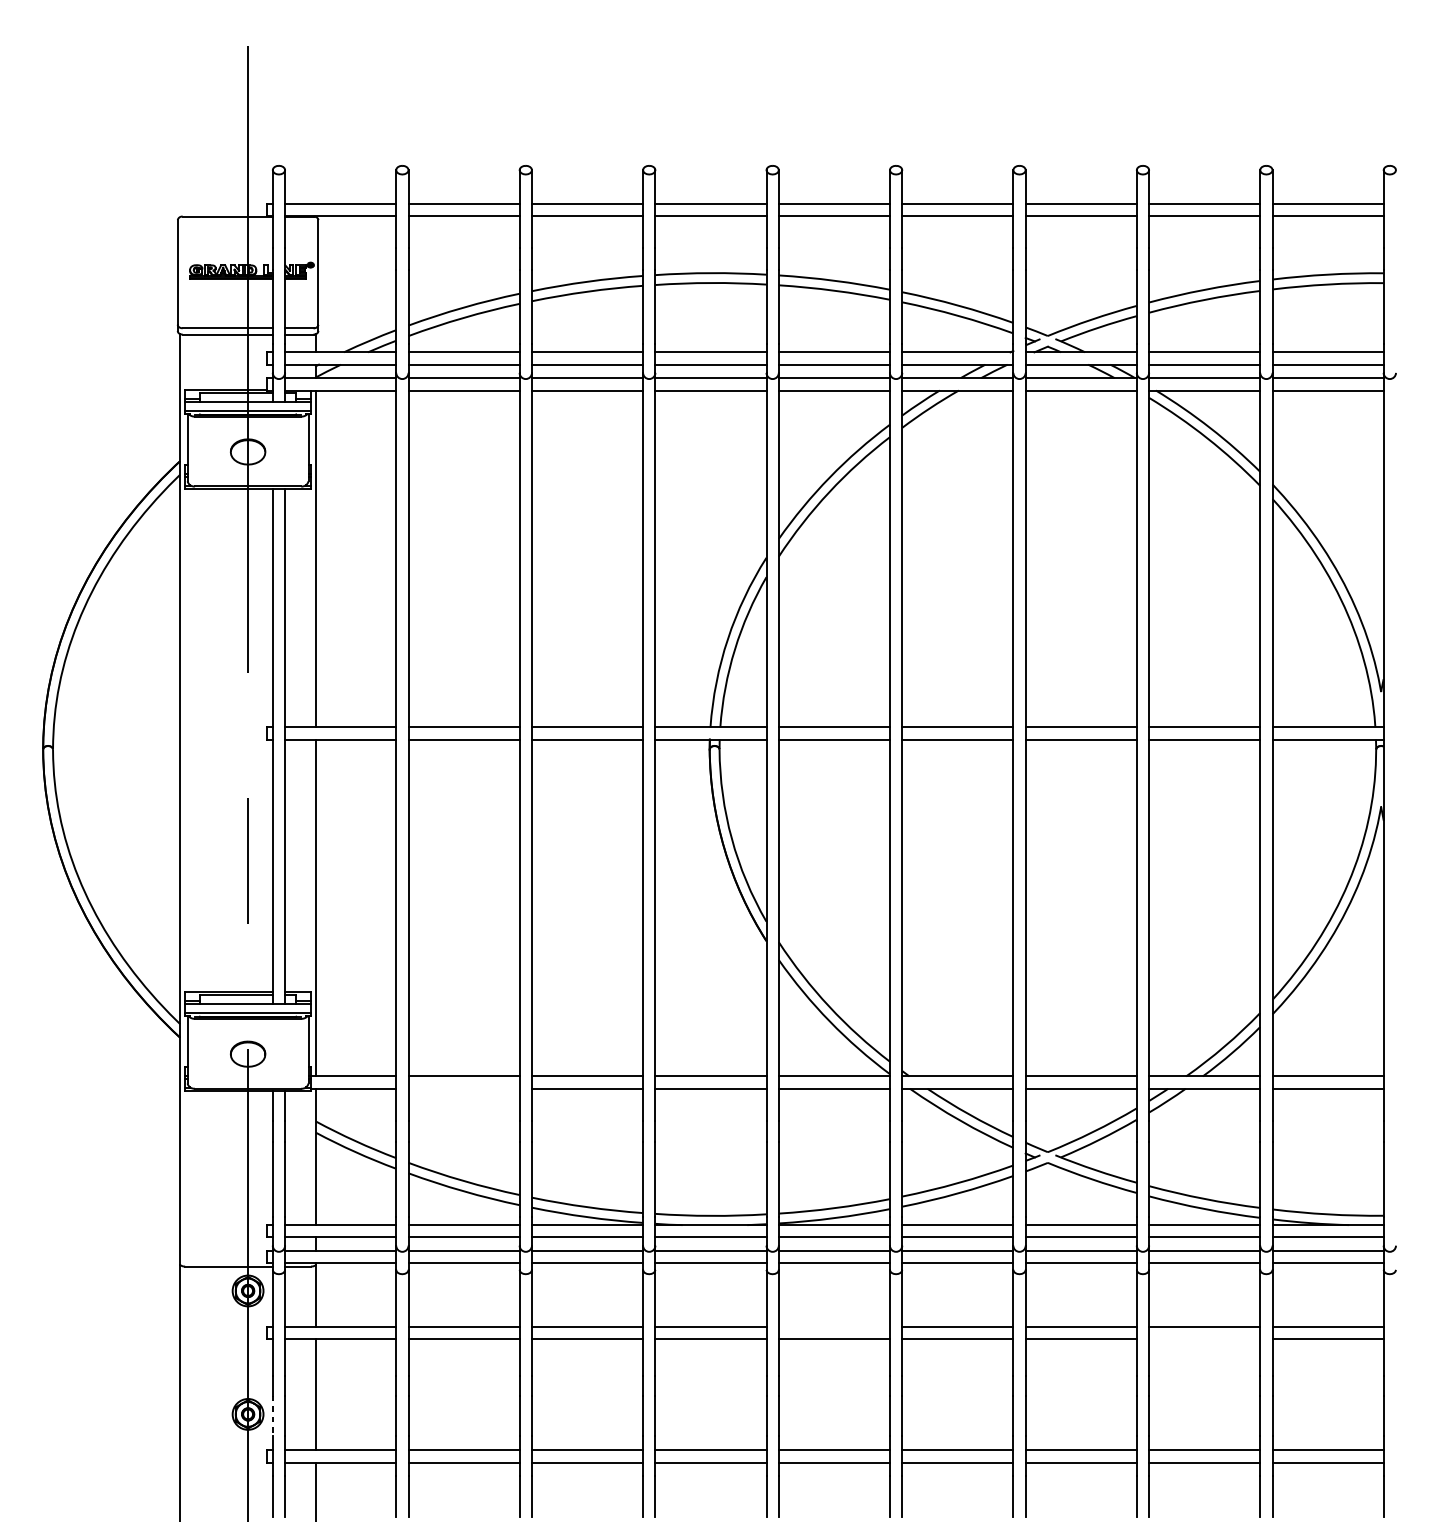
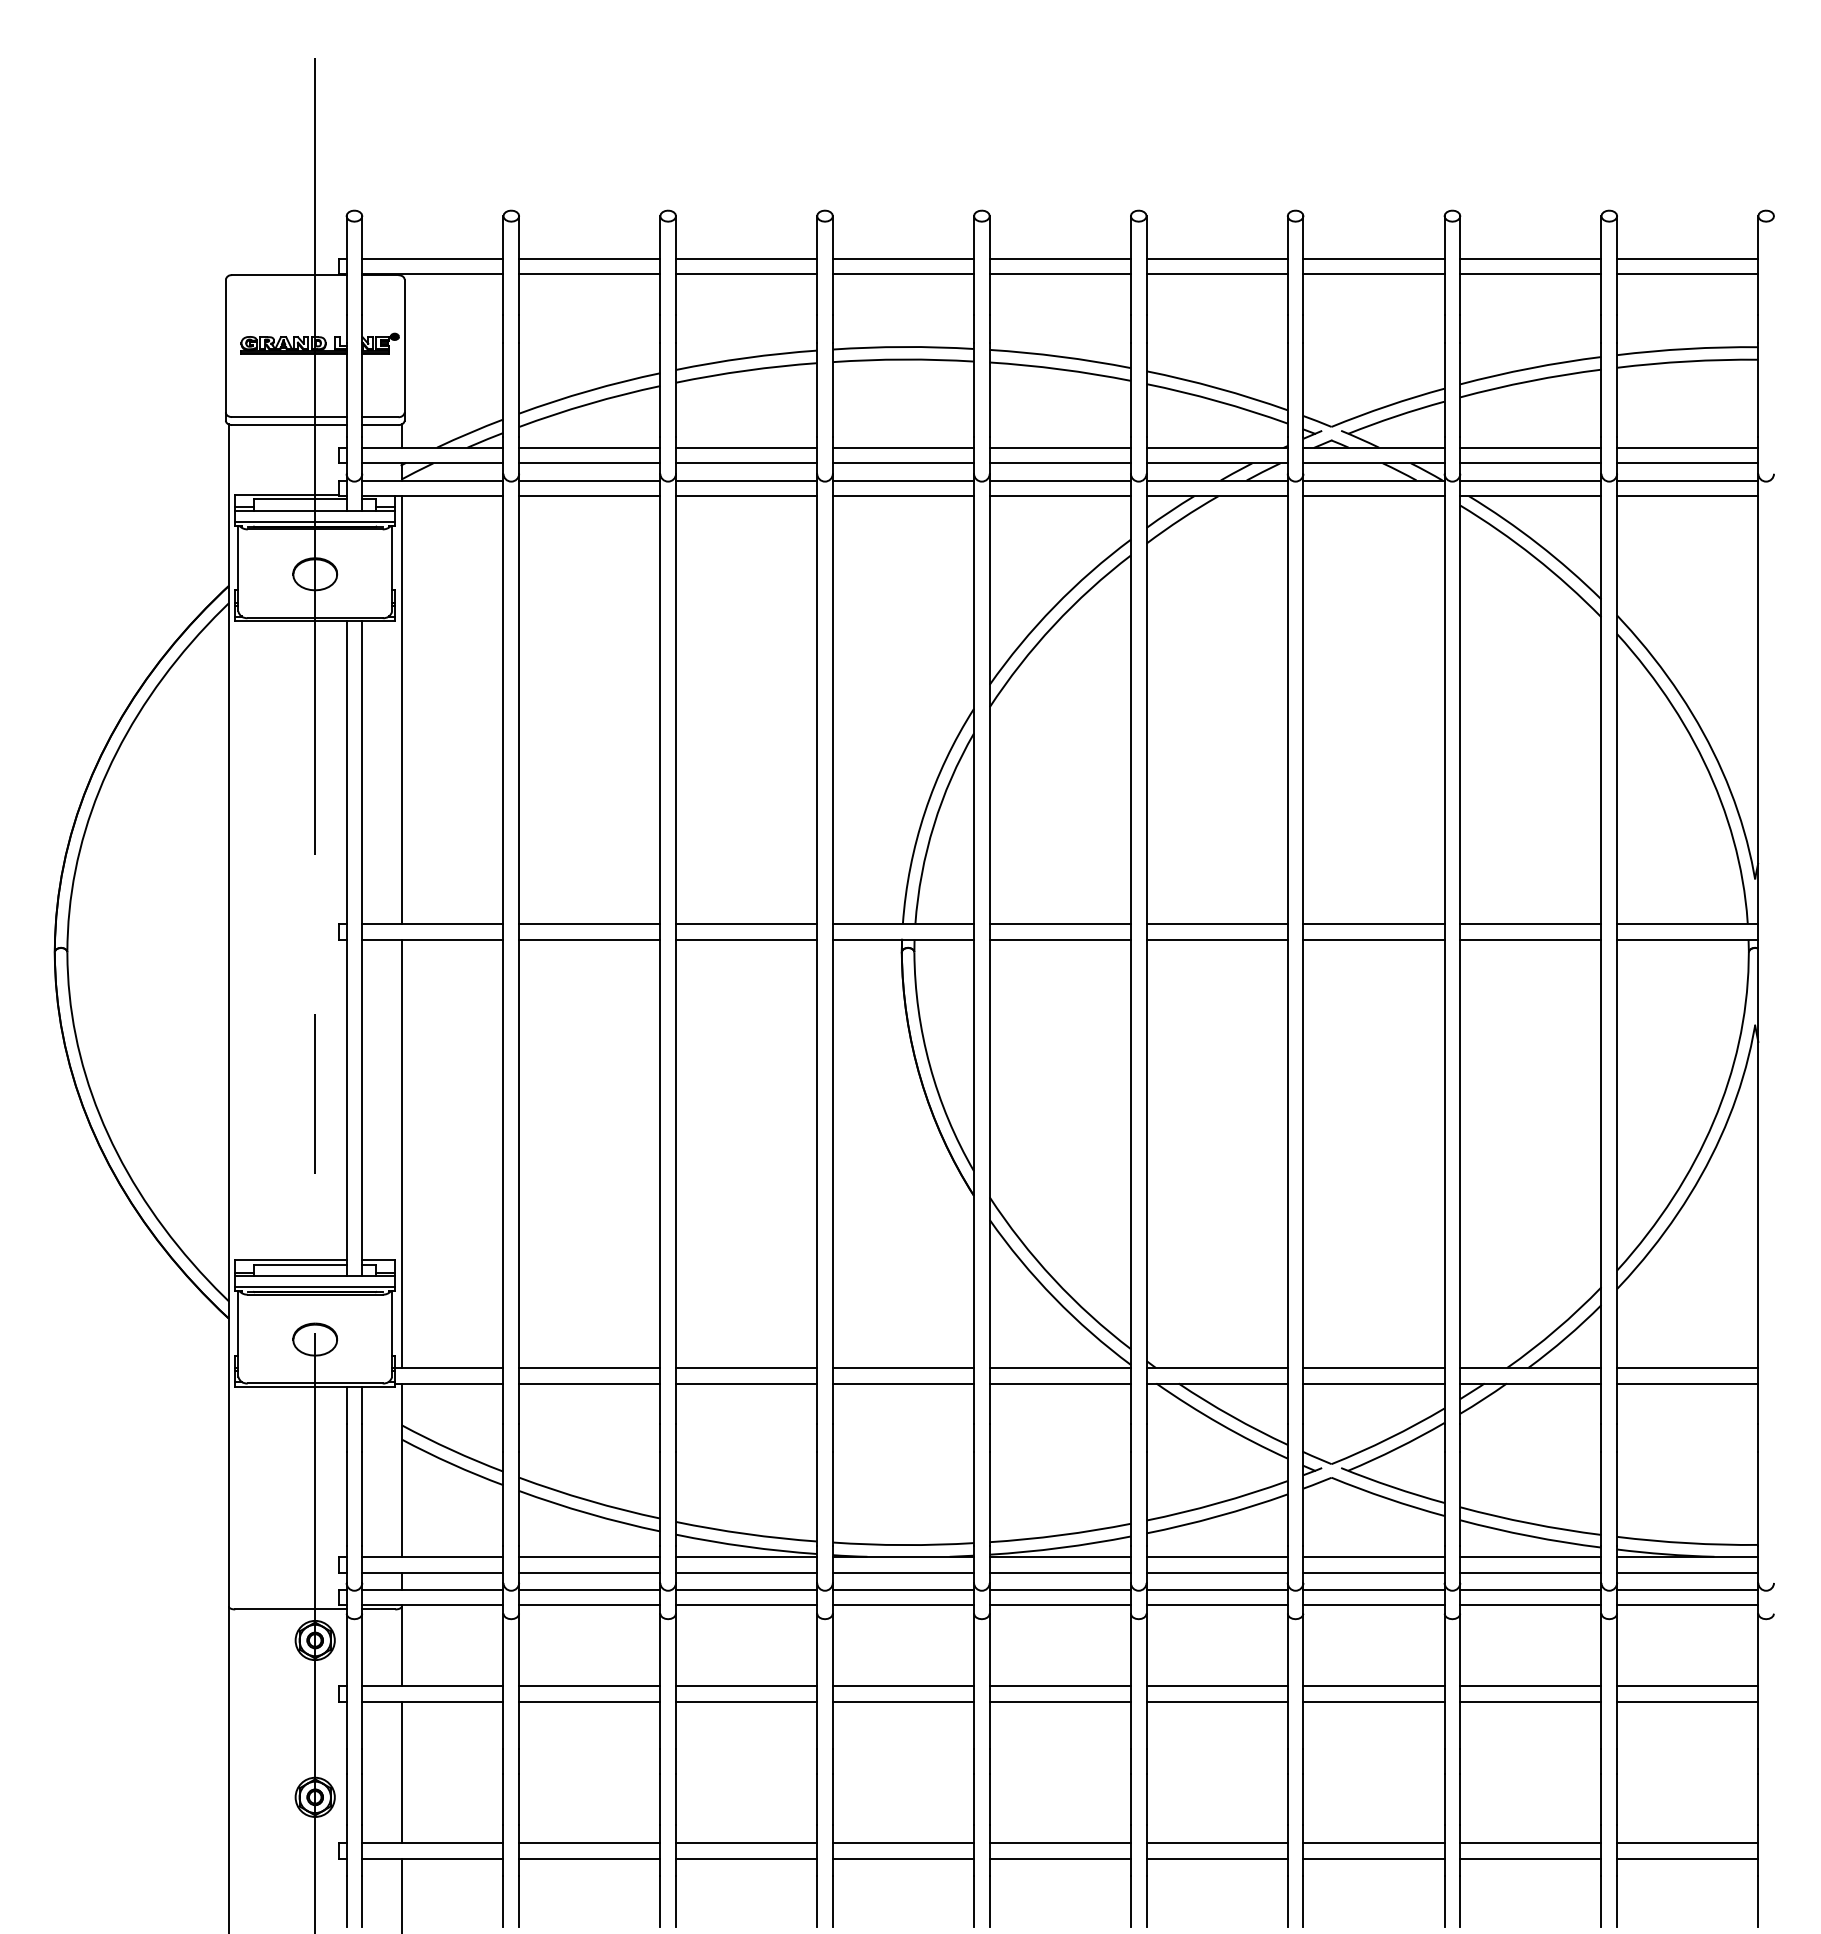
line: (463, 1088) -> (589, 1383), added
line: (833, 1327) -> (1059, 1686), added
line: (1204, 1338) -> (1530, 1701), added
line: (272, 1416) -> (346, 1799), dashed -> solid

